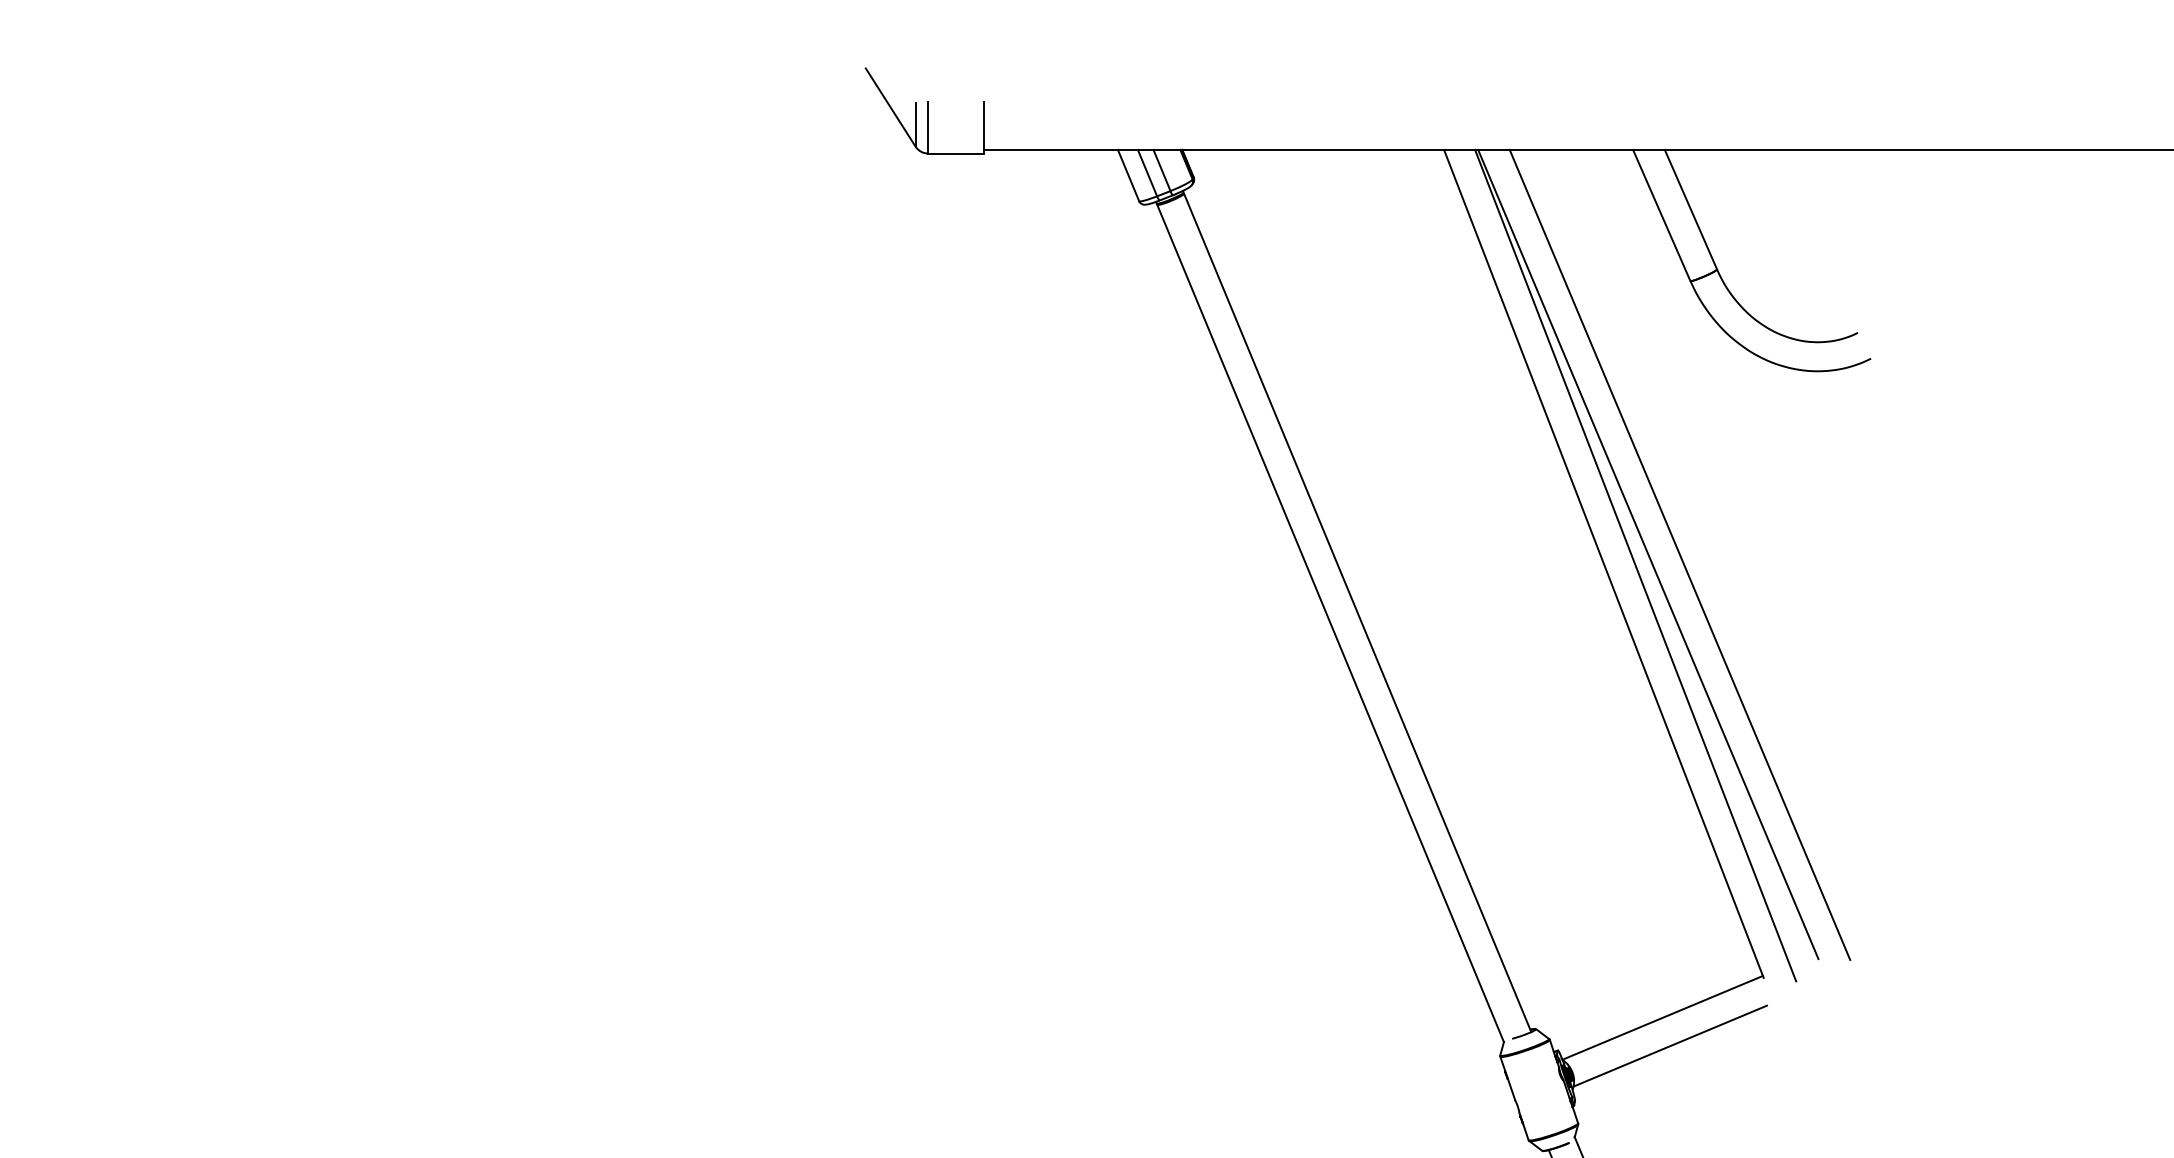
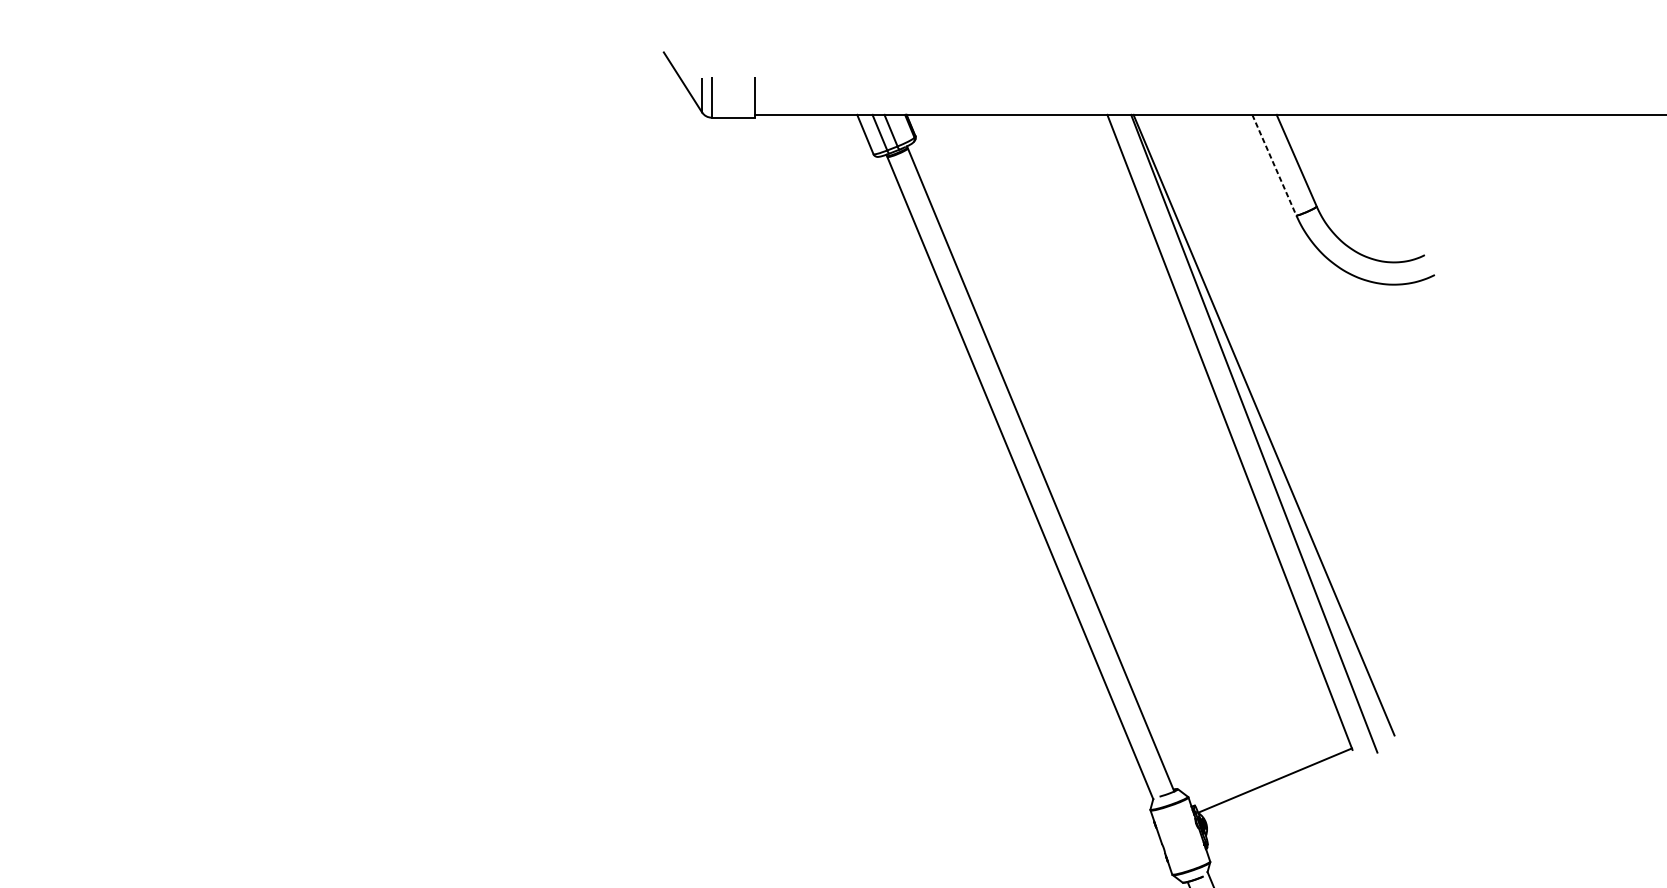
line: (1661, 215) -> (1274, 165), solid -> dashed
line: (1679, 554) -> (1287, 425), removed
line: (1669, 1045) -> (1280, 801), removed

